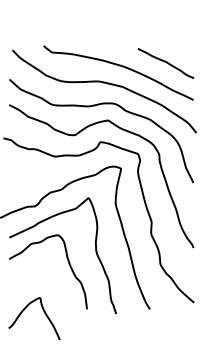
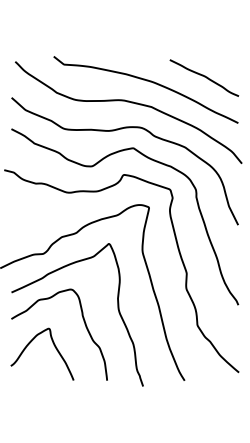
curve: (44, 313) -> (54, 347), moved

